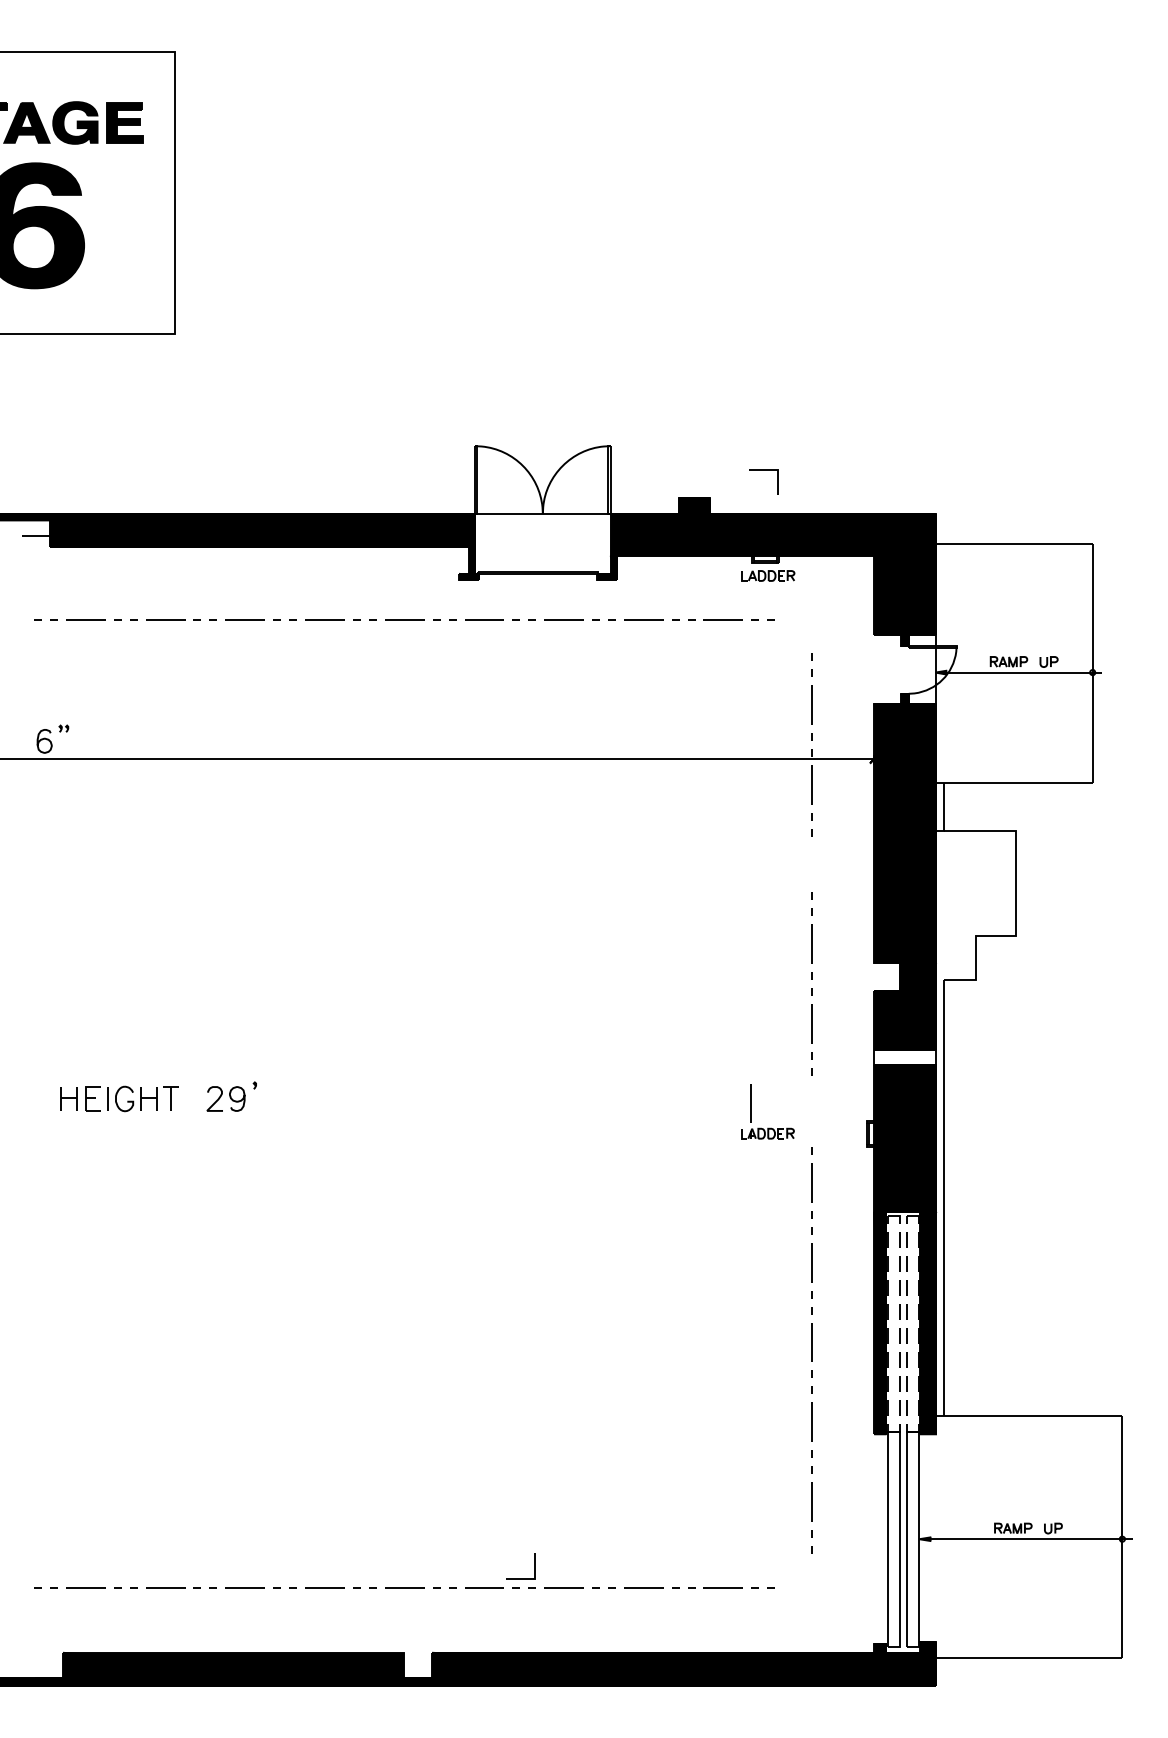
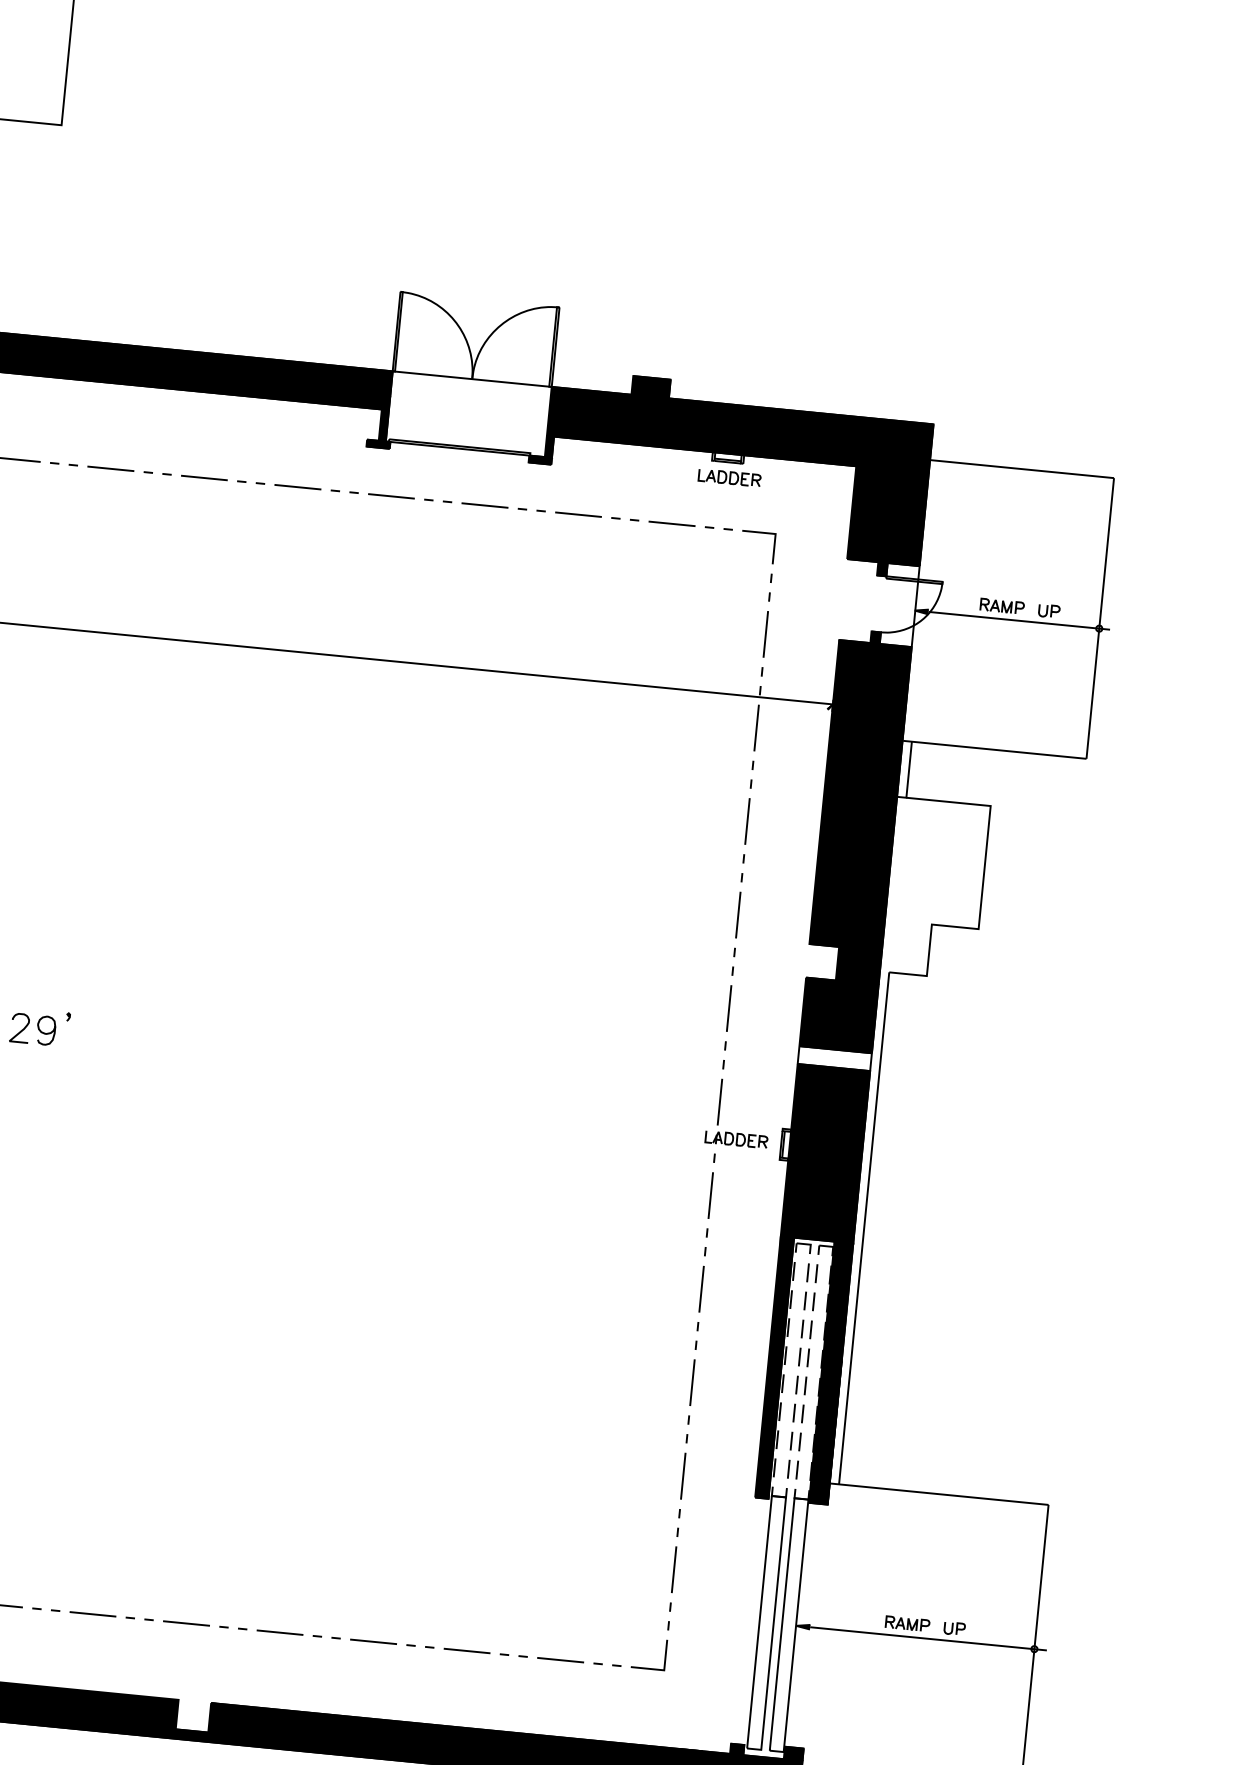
line: (763, 470) -> (758, 533), moved
line: (811, 864) -> (747, 821), added
part: (751, 1111) -> (719, 1111), moved
line: (520, 1578) -> (647, 1668), moved

